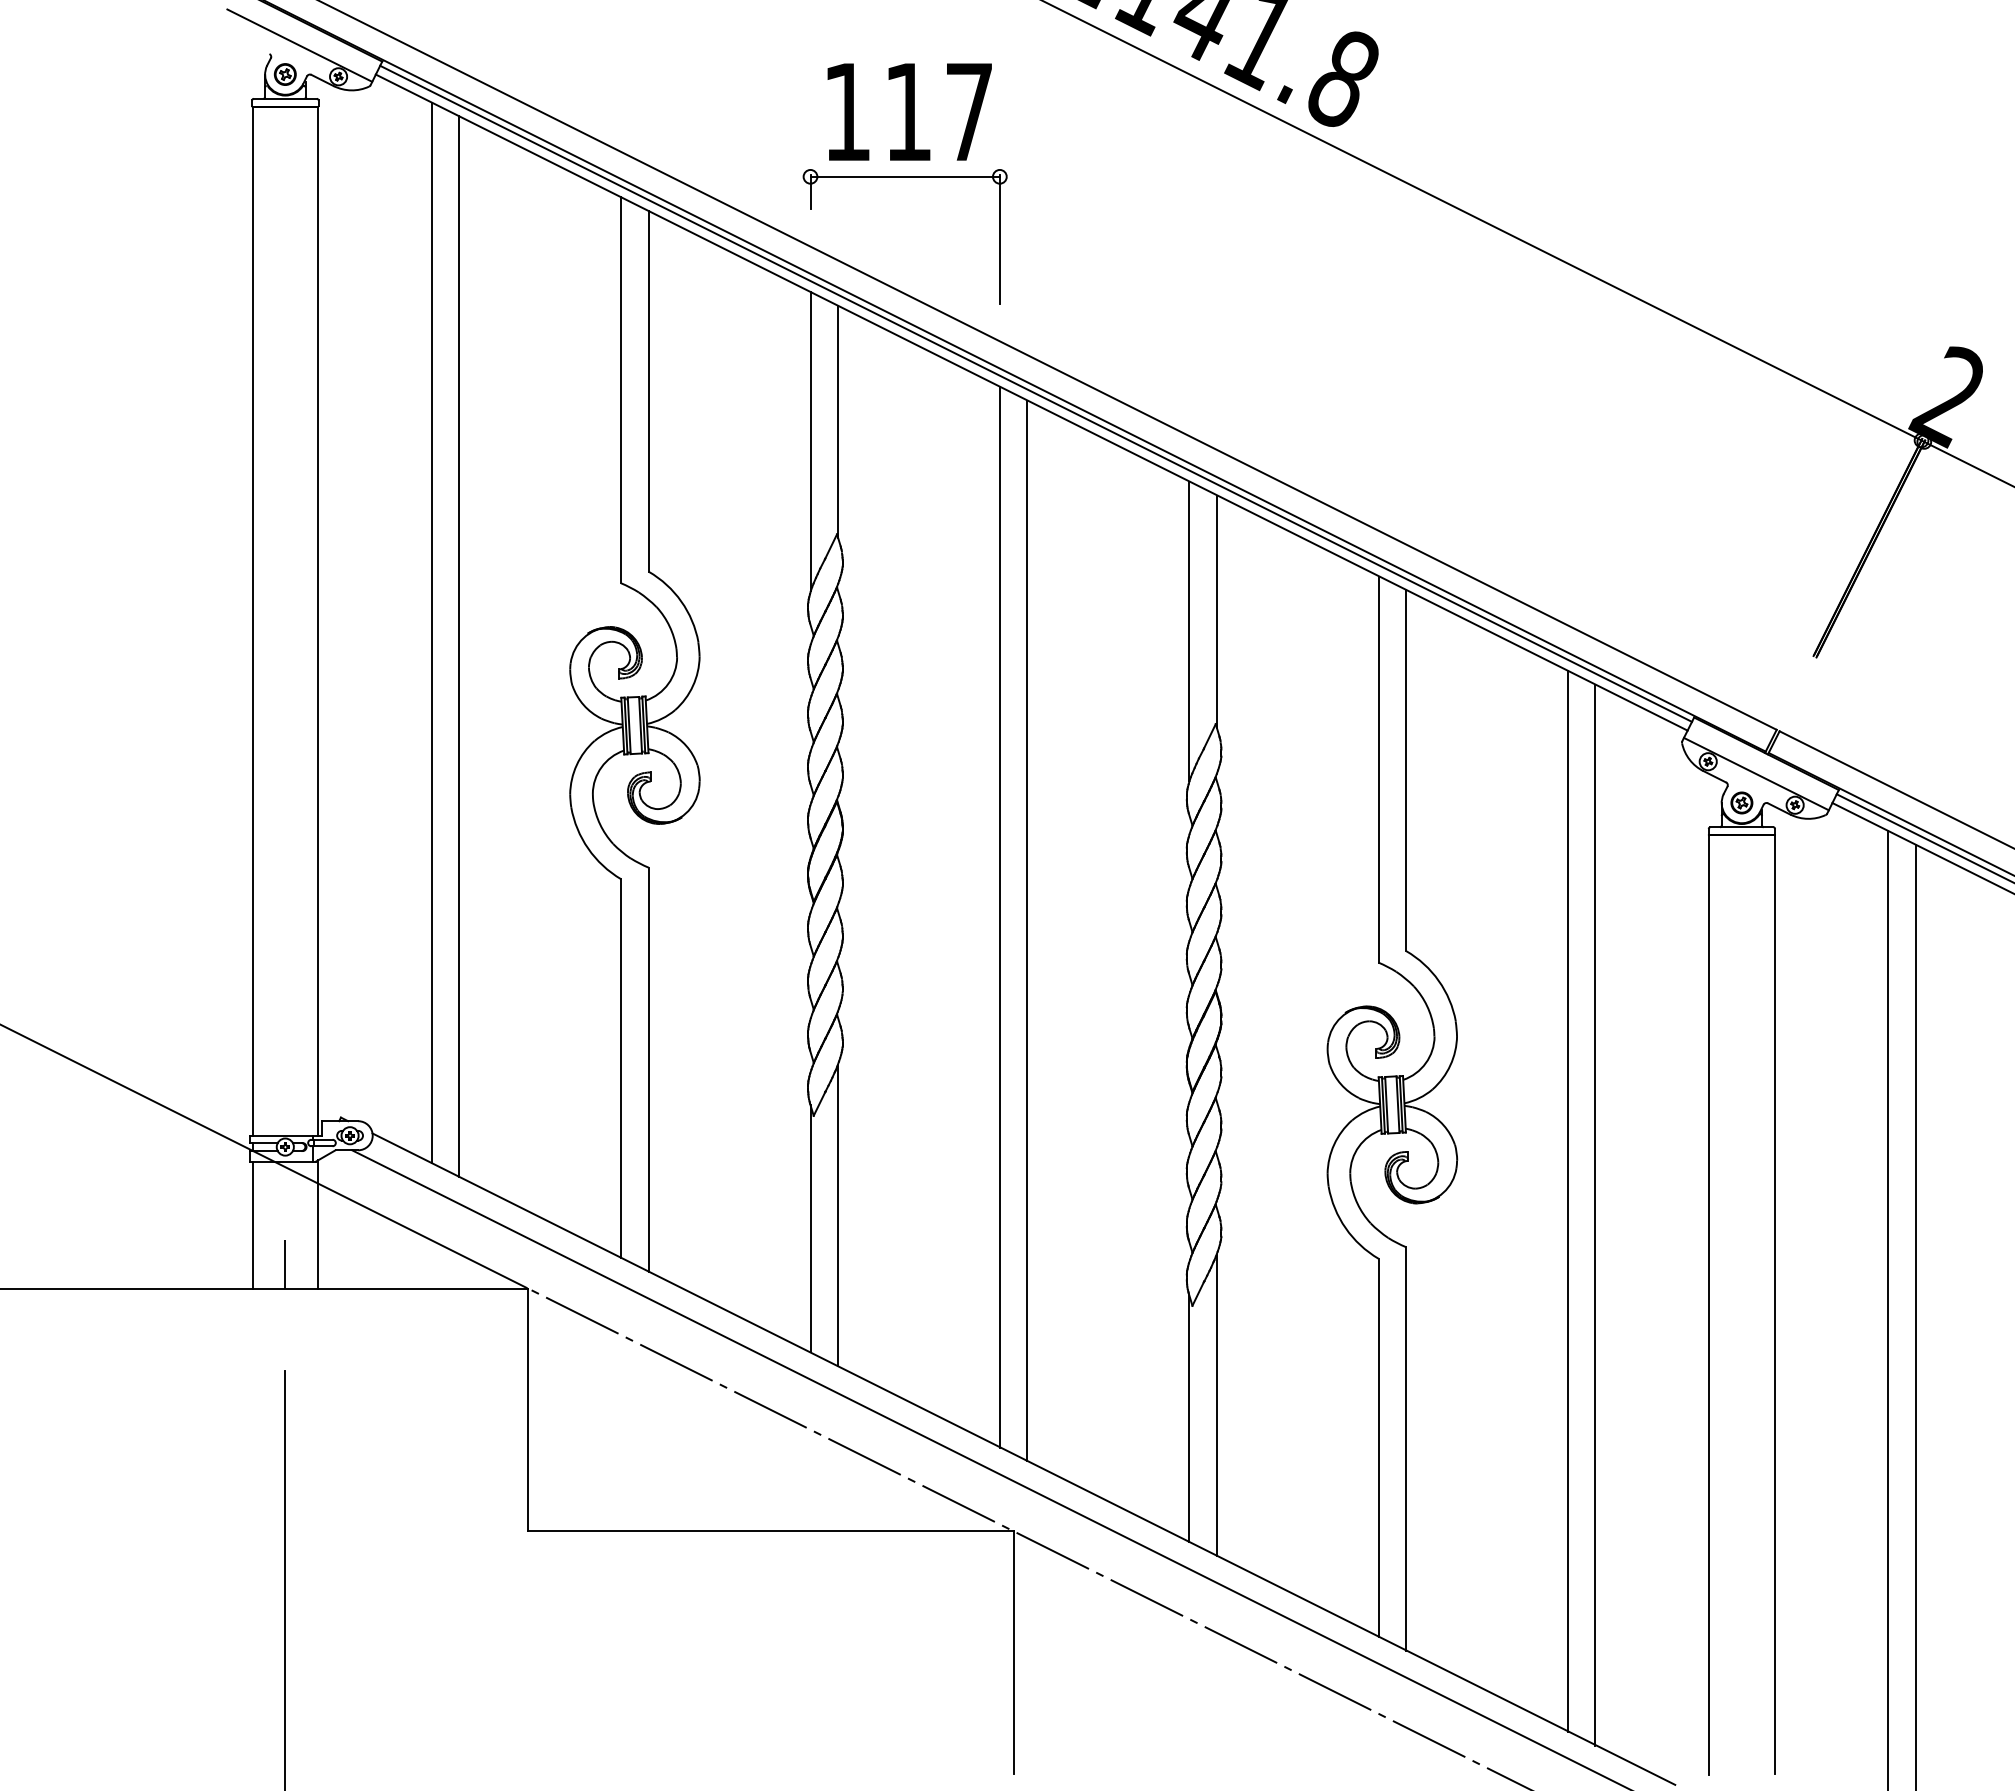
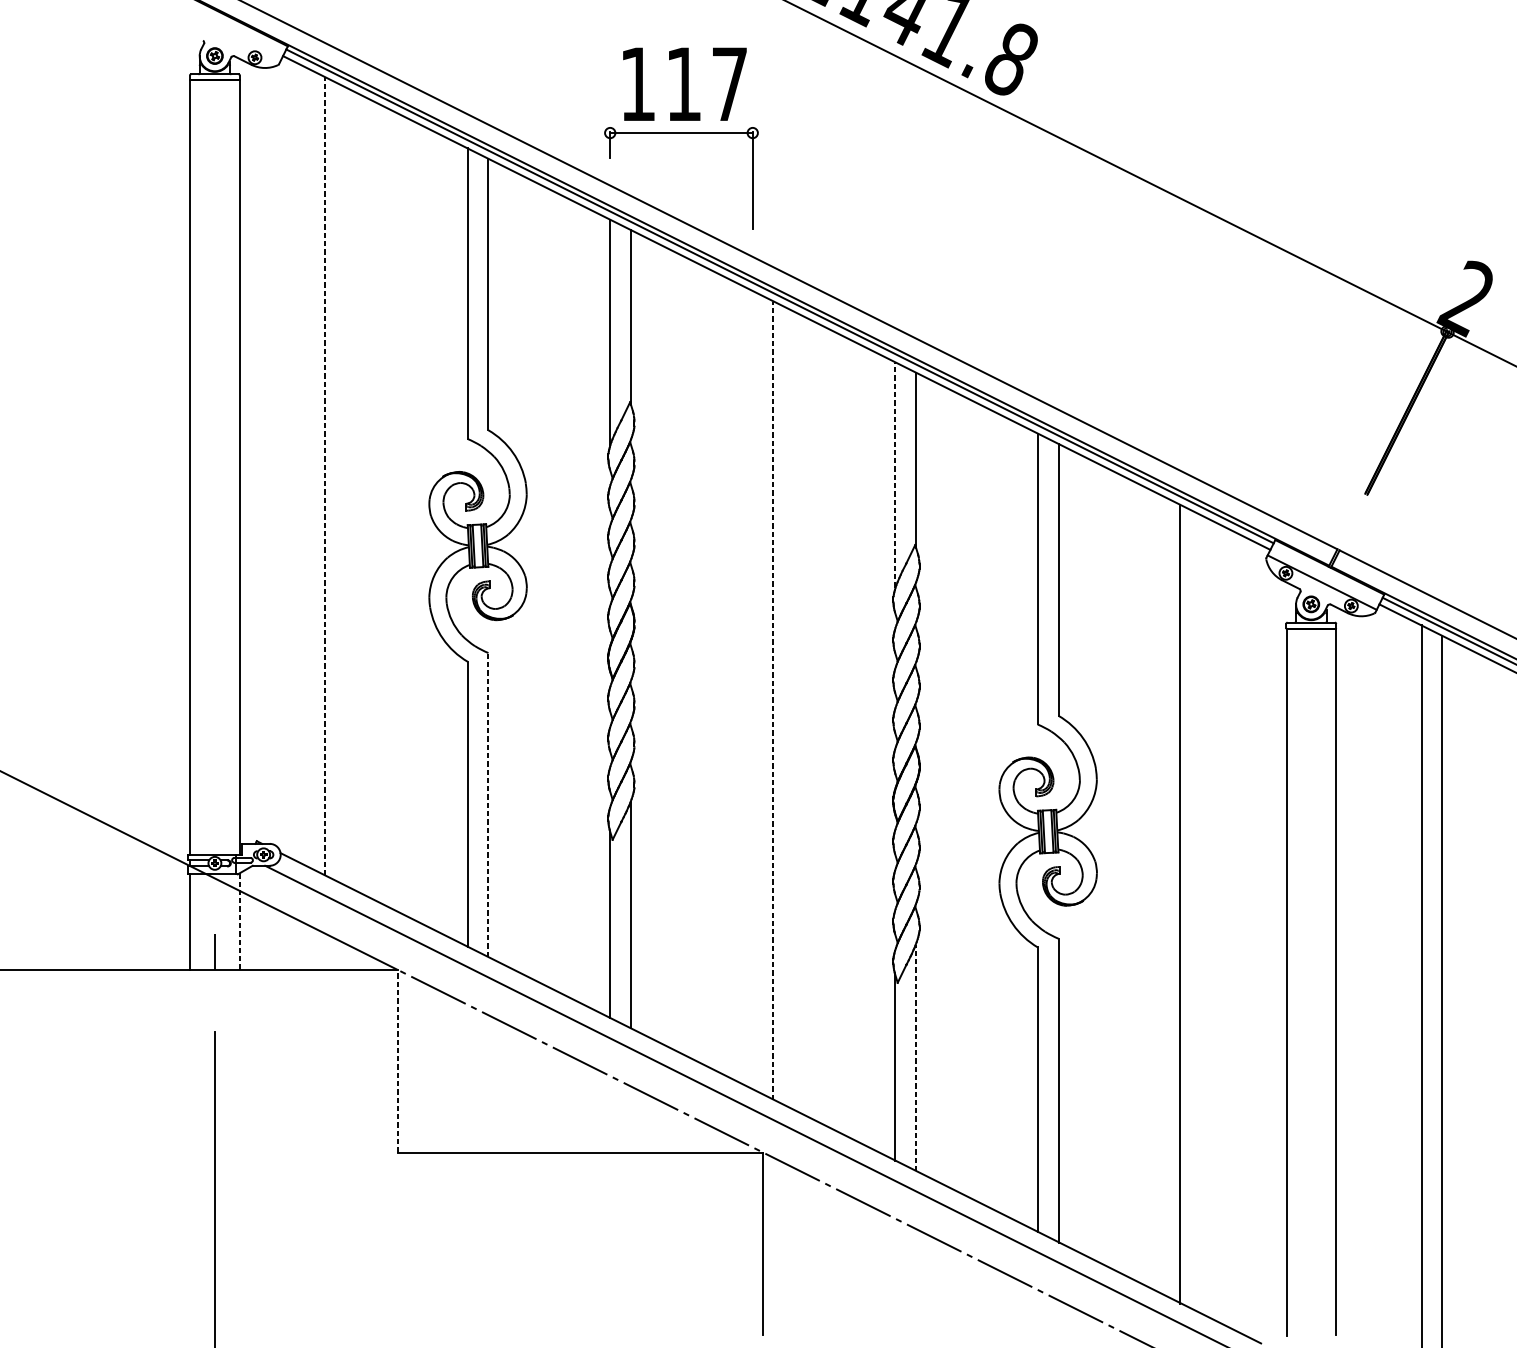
line: (299, 45) -> (225, 34), removed
line: (1189, 630) -> (895, 474), solid -> dashed
line: (431, 632) -> (324, 476), solid -> dashed
line: (459, 646) -> (346, 486), removed
line: (999, 917) -> (752, 690), removed
line: (1027, 930) -> (773, 700), solid -> dashed
line: (648, 1069) -> (488, 804), solid -> dashed
line: (1595, 1214) -> (1201, 914), removed
line: (318, 1224) -> (239, 921), solid -> dashed
line: (1216, 1405) -> (915, 1057), solid -> dashed
line: (528, 1409) -> (397, 1060), solid -> dashed

